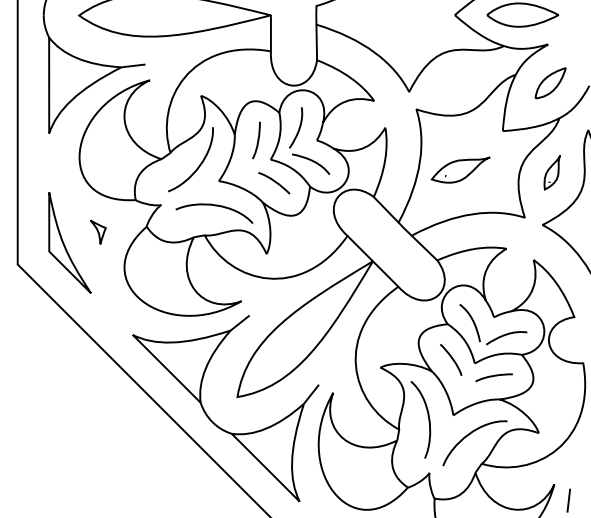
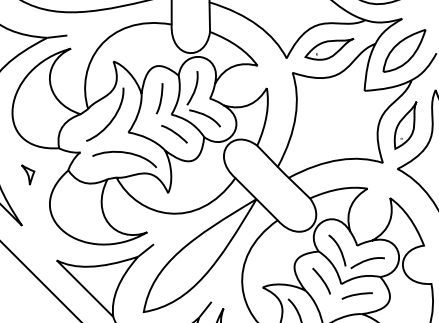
part: (550, 83) -> (404, 51), size x1.67
part: (460, 169) -> (329, 48), moved
part: (552, 172) -> (405, 125), size x1.67

